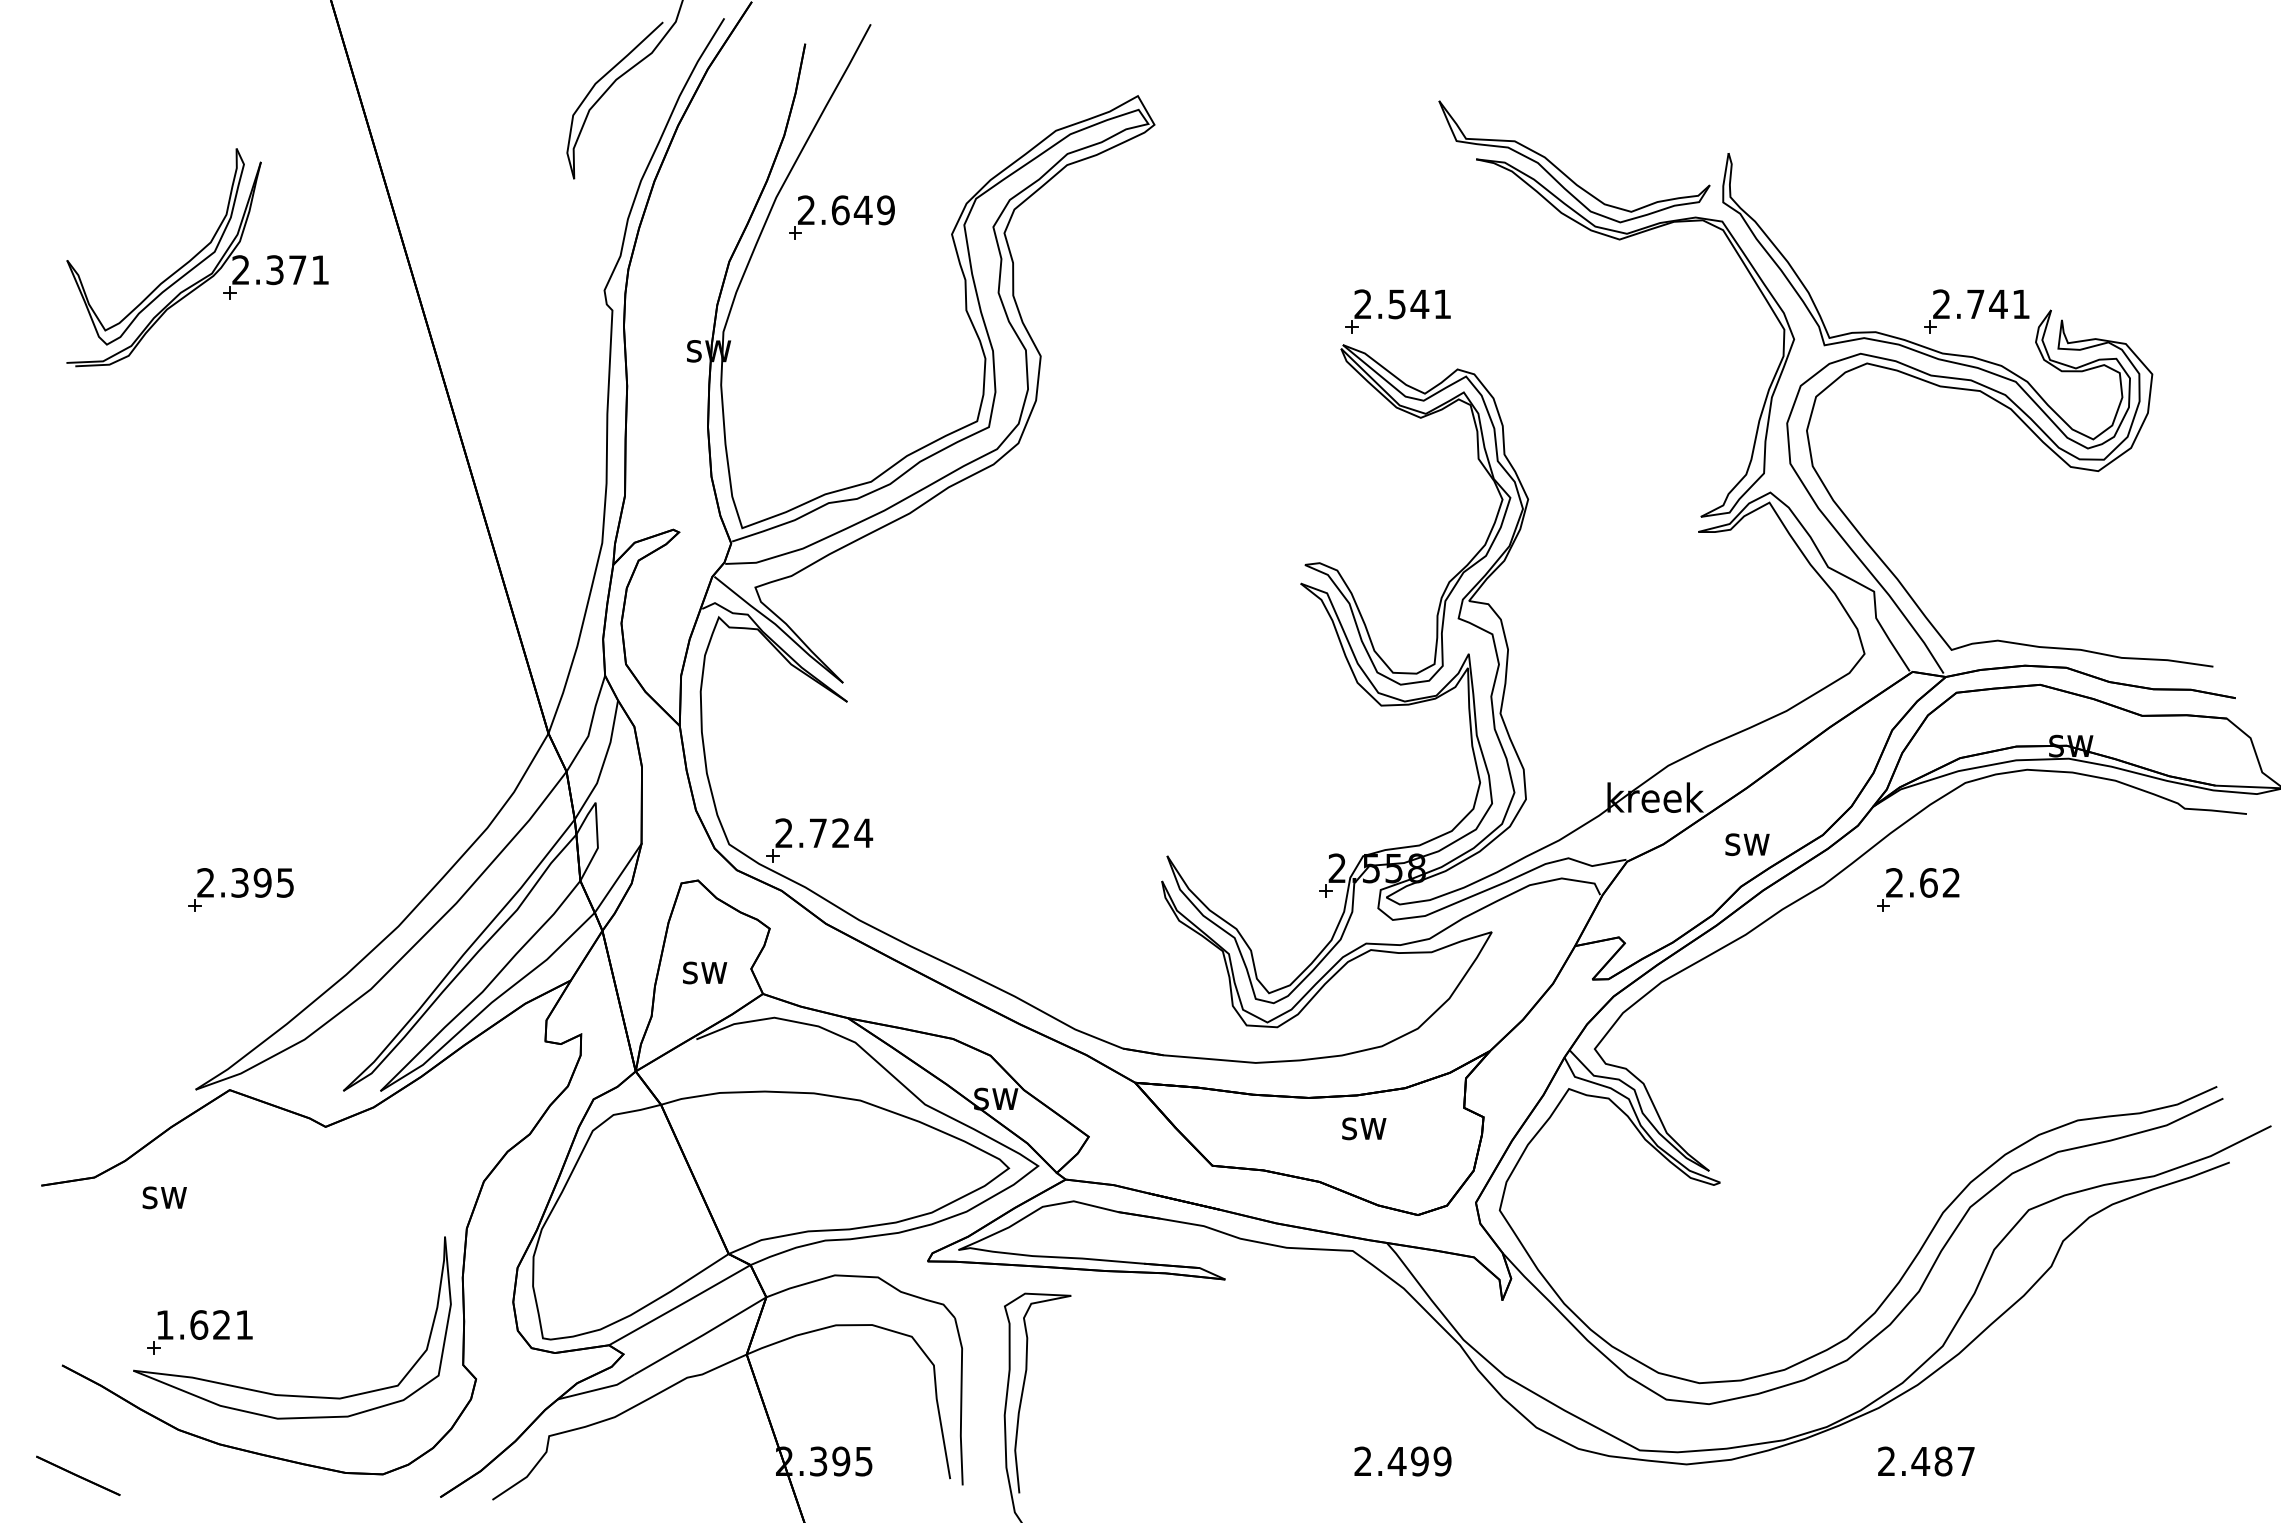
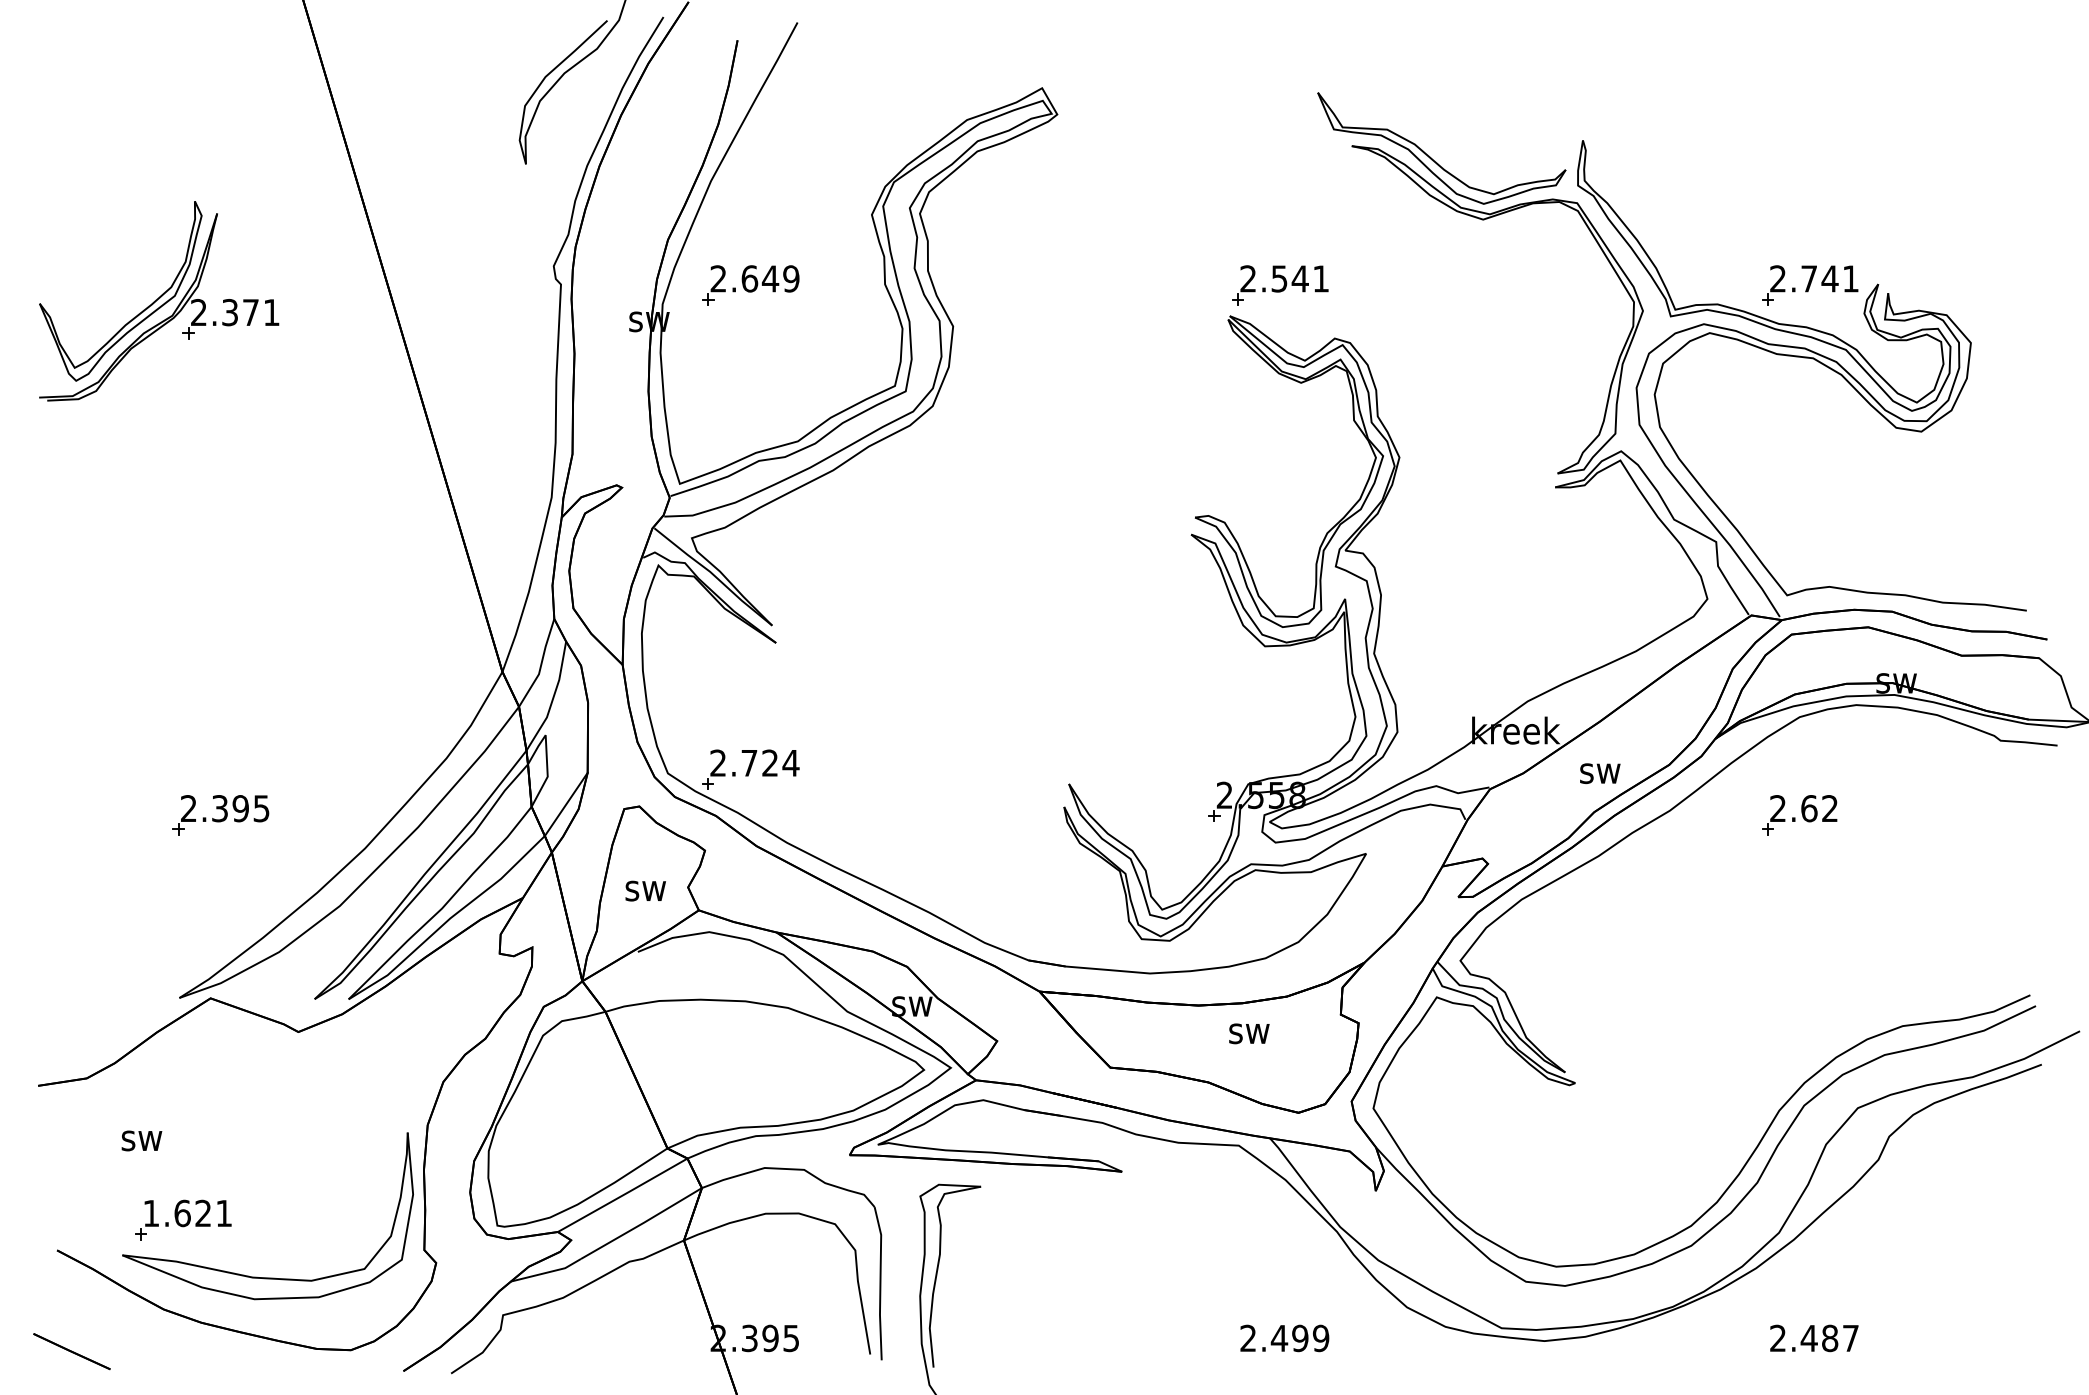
part: (841, 217) -> (750, 285), moved
part: (197, 257) -> (159, 301), moved
part: (1918, 889) -> (1799, 814), moved
text: (164, 1197) -> (141, 1140), moved
text: (1926, 1461) -> (1814, 1338), moved

